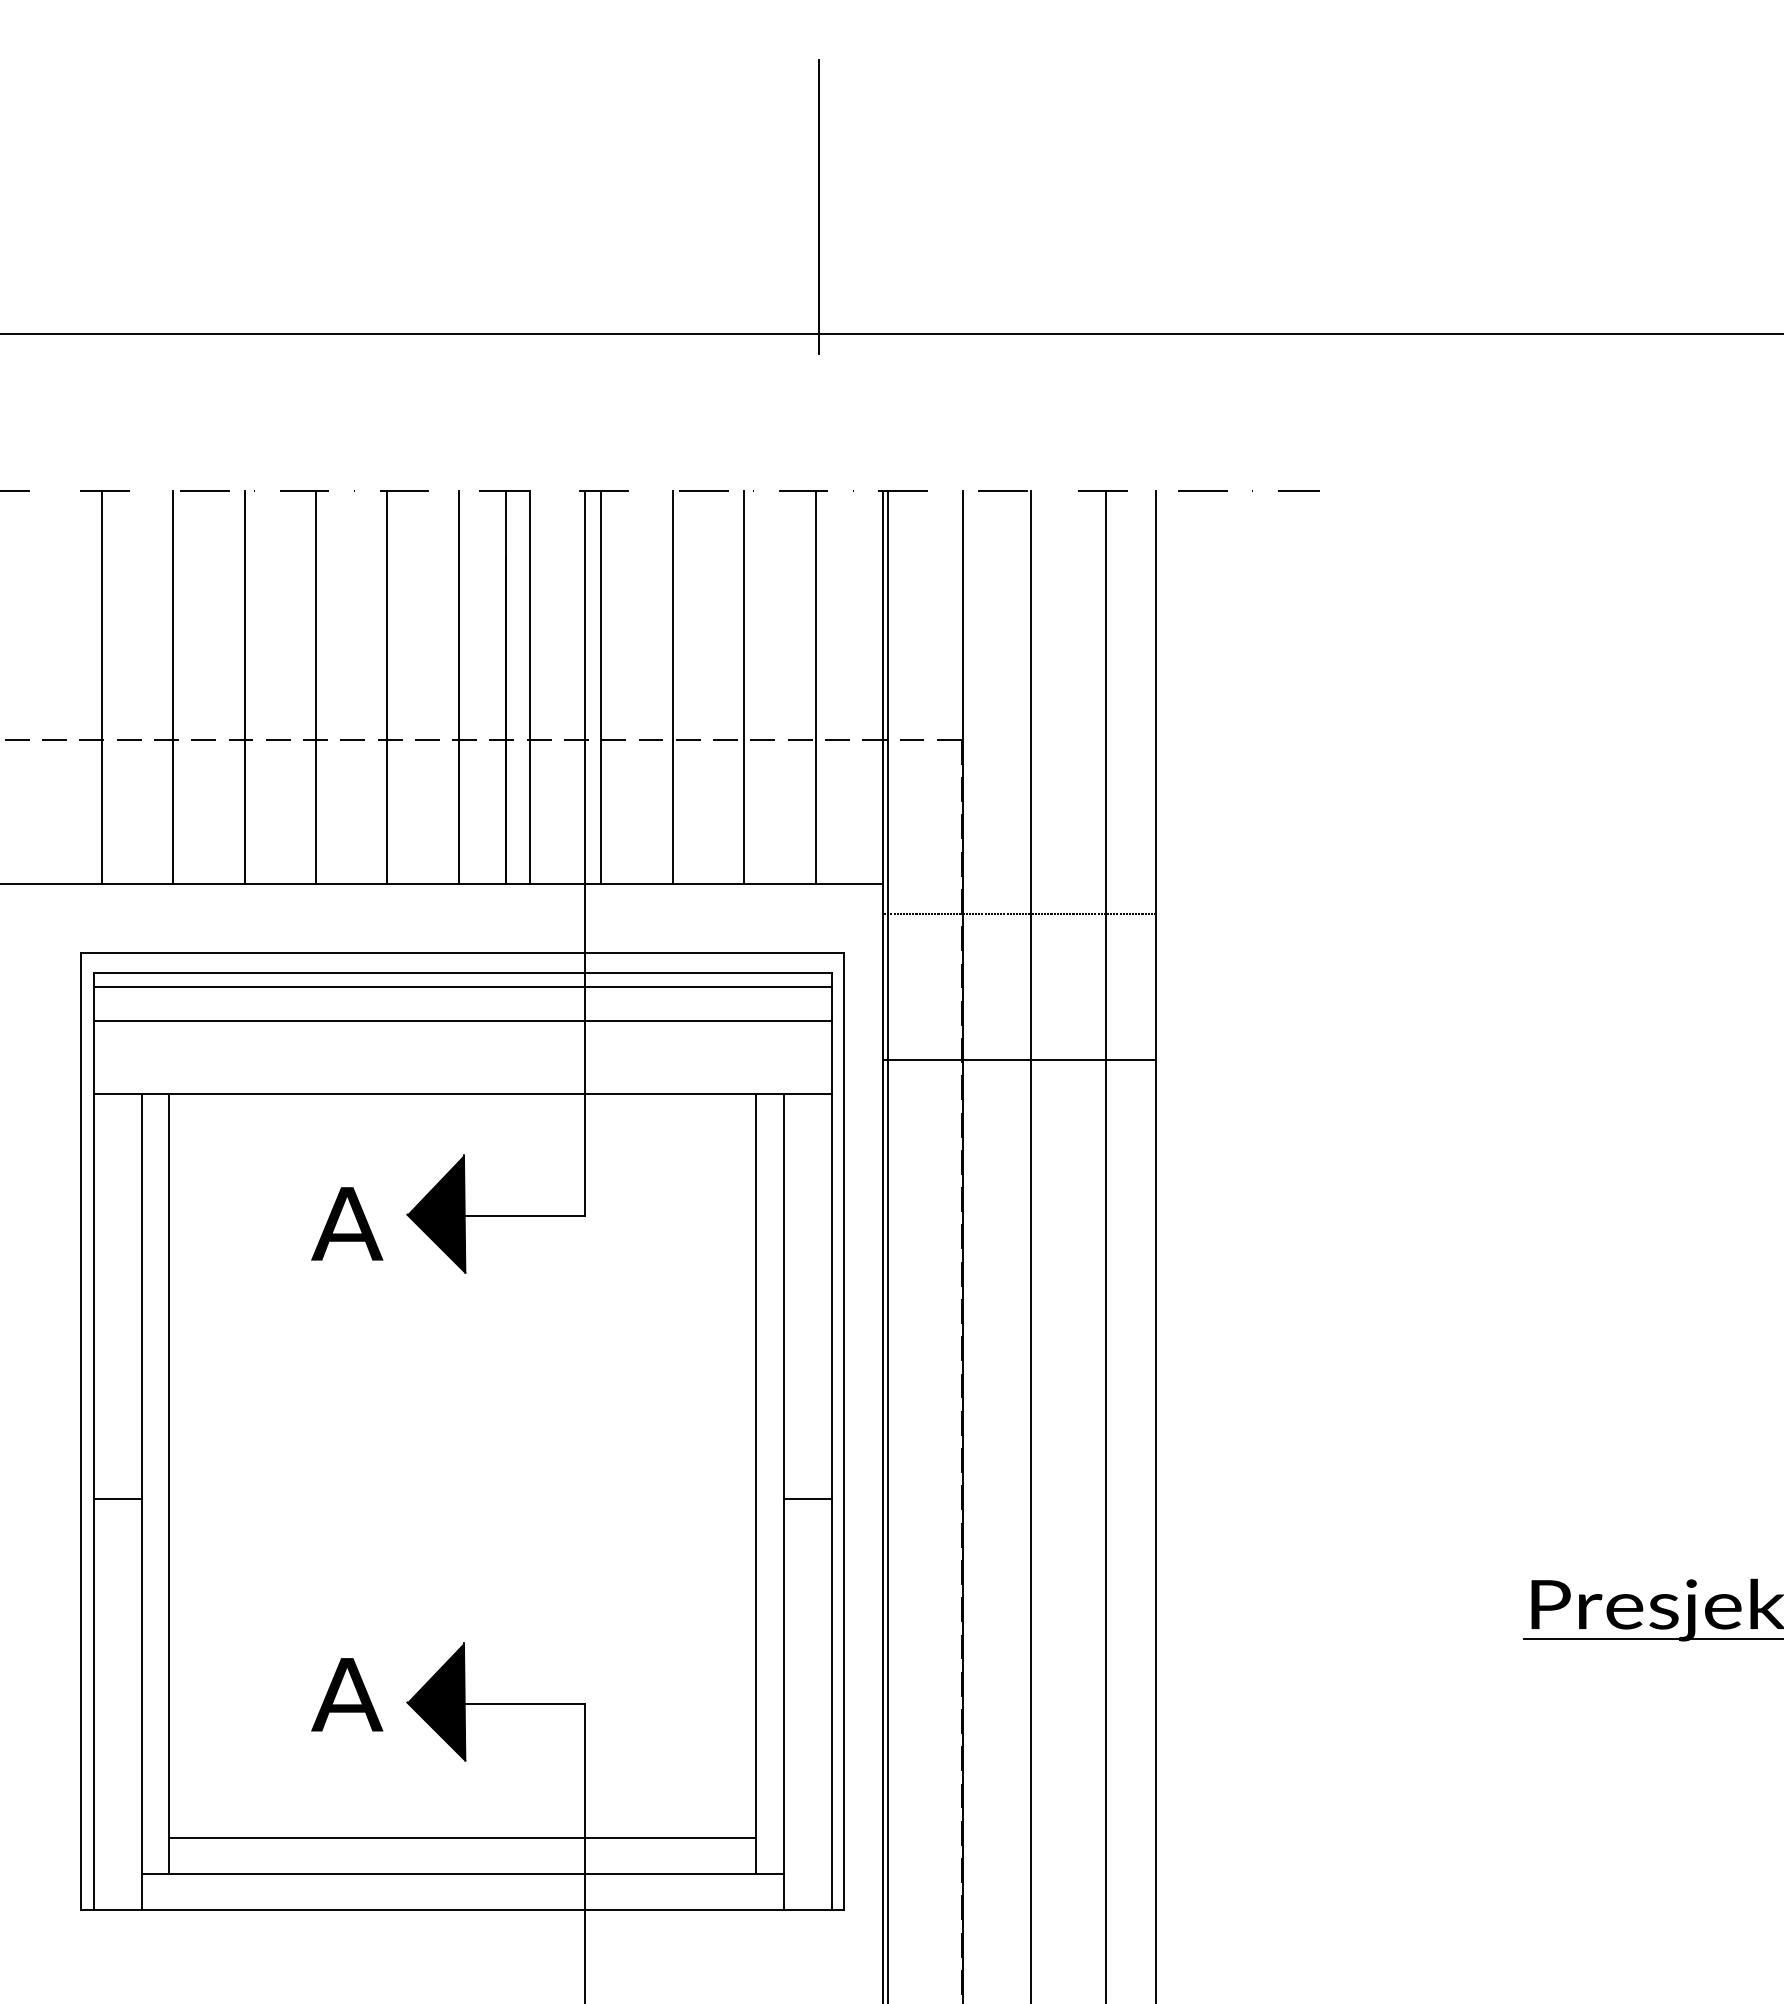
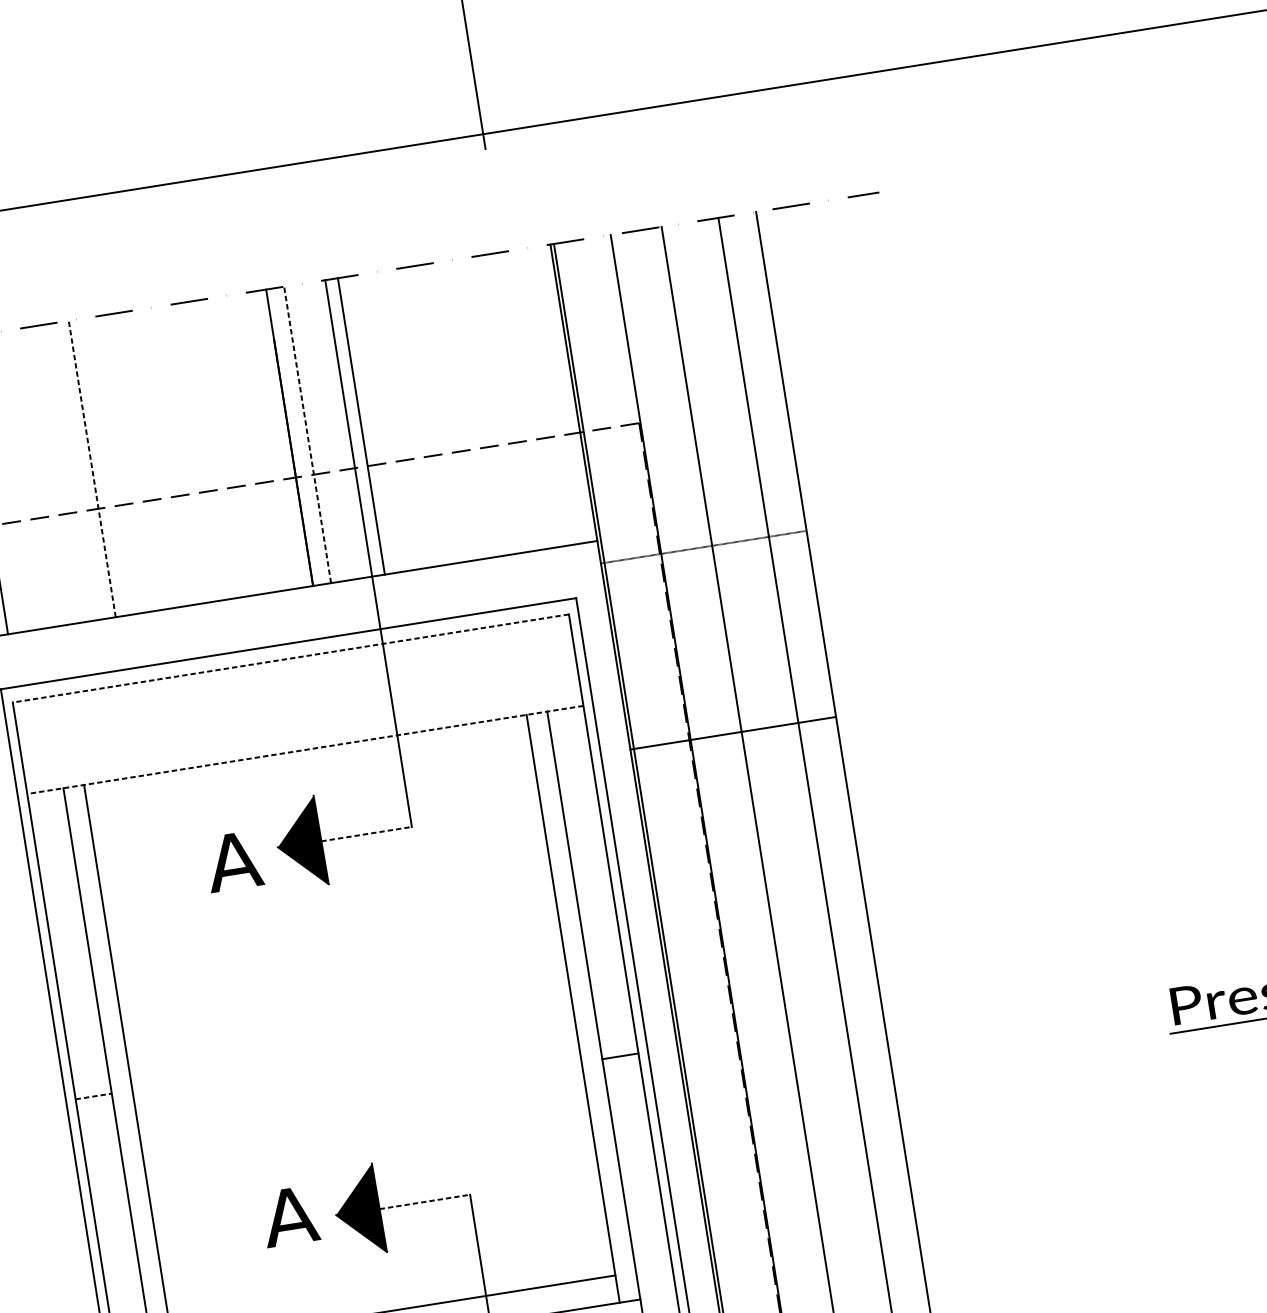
line: (172, 686) -> (37, 477), removed
line: (315, 686) -> (145, 460), removed
line: (387, 686) -> (199, 451), removed
line: (458, 686) -> (253, 442), removed
line: (673, 686) -> (415, 417), removed
line: (744, 686) -> (469, 408), removed
line: (815, 686) -> (522, 400), removed
line: (244, 687) -> (92, 469), solid -> dashed
line: (530, 687) -> (307, 435), solid -> dashed
line: (462, 972) -> (290, 658), solid -> dashed
line: (462, 986) -> (292, 668), removed
line: (462, 1020) -> (296, 694), removed
line: (1019, 1060) -> (733, 733), moved
line: (462, 1094) -> (305, 750), solid -> dashed
line: (525, 1215) -> (367, 833), solid -> dashed
line: (117, 1499) -> (93, 1096), solid -> dashed
line: (807, 1499) -> (620, 1056), moved
line: (525, 1703) -> (425, 1201), solid -> dashed

